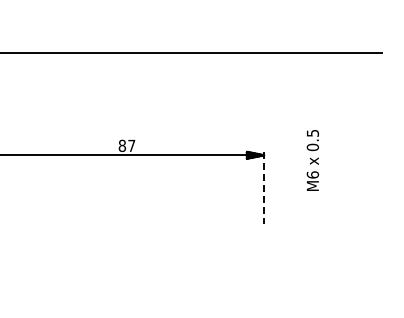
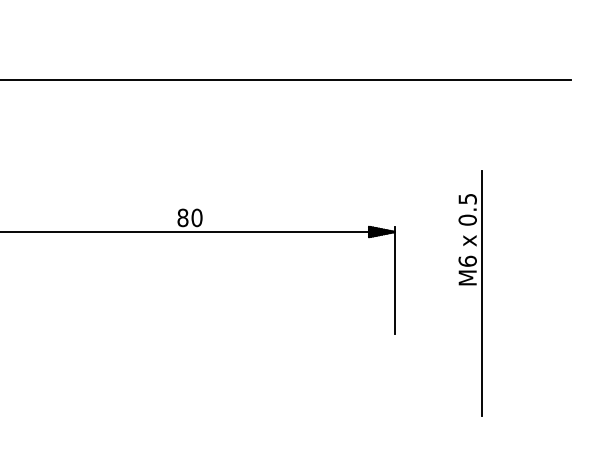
text: (131, 145) -> (196, 217), 87 -> 80
line: (264, 187) -> (395, 280), dashed -> solid
line: (322, 196) -> (482, 293), added

